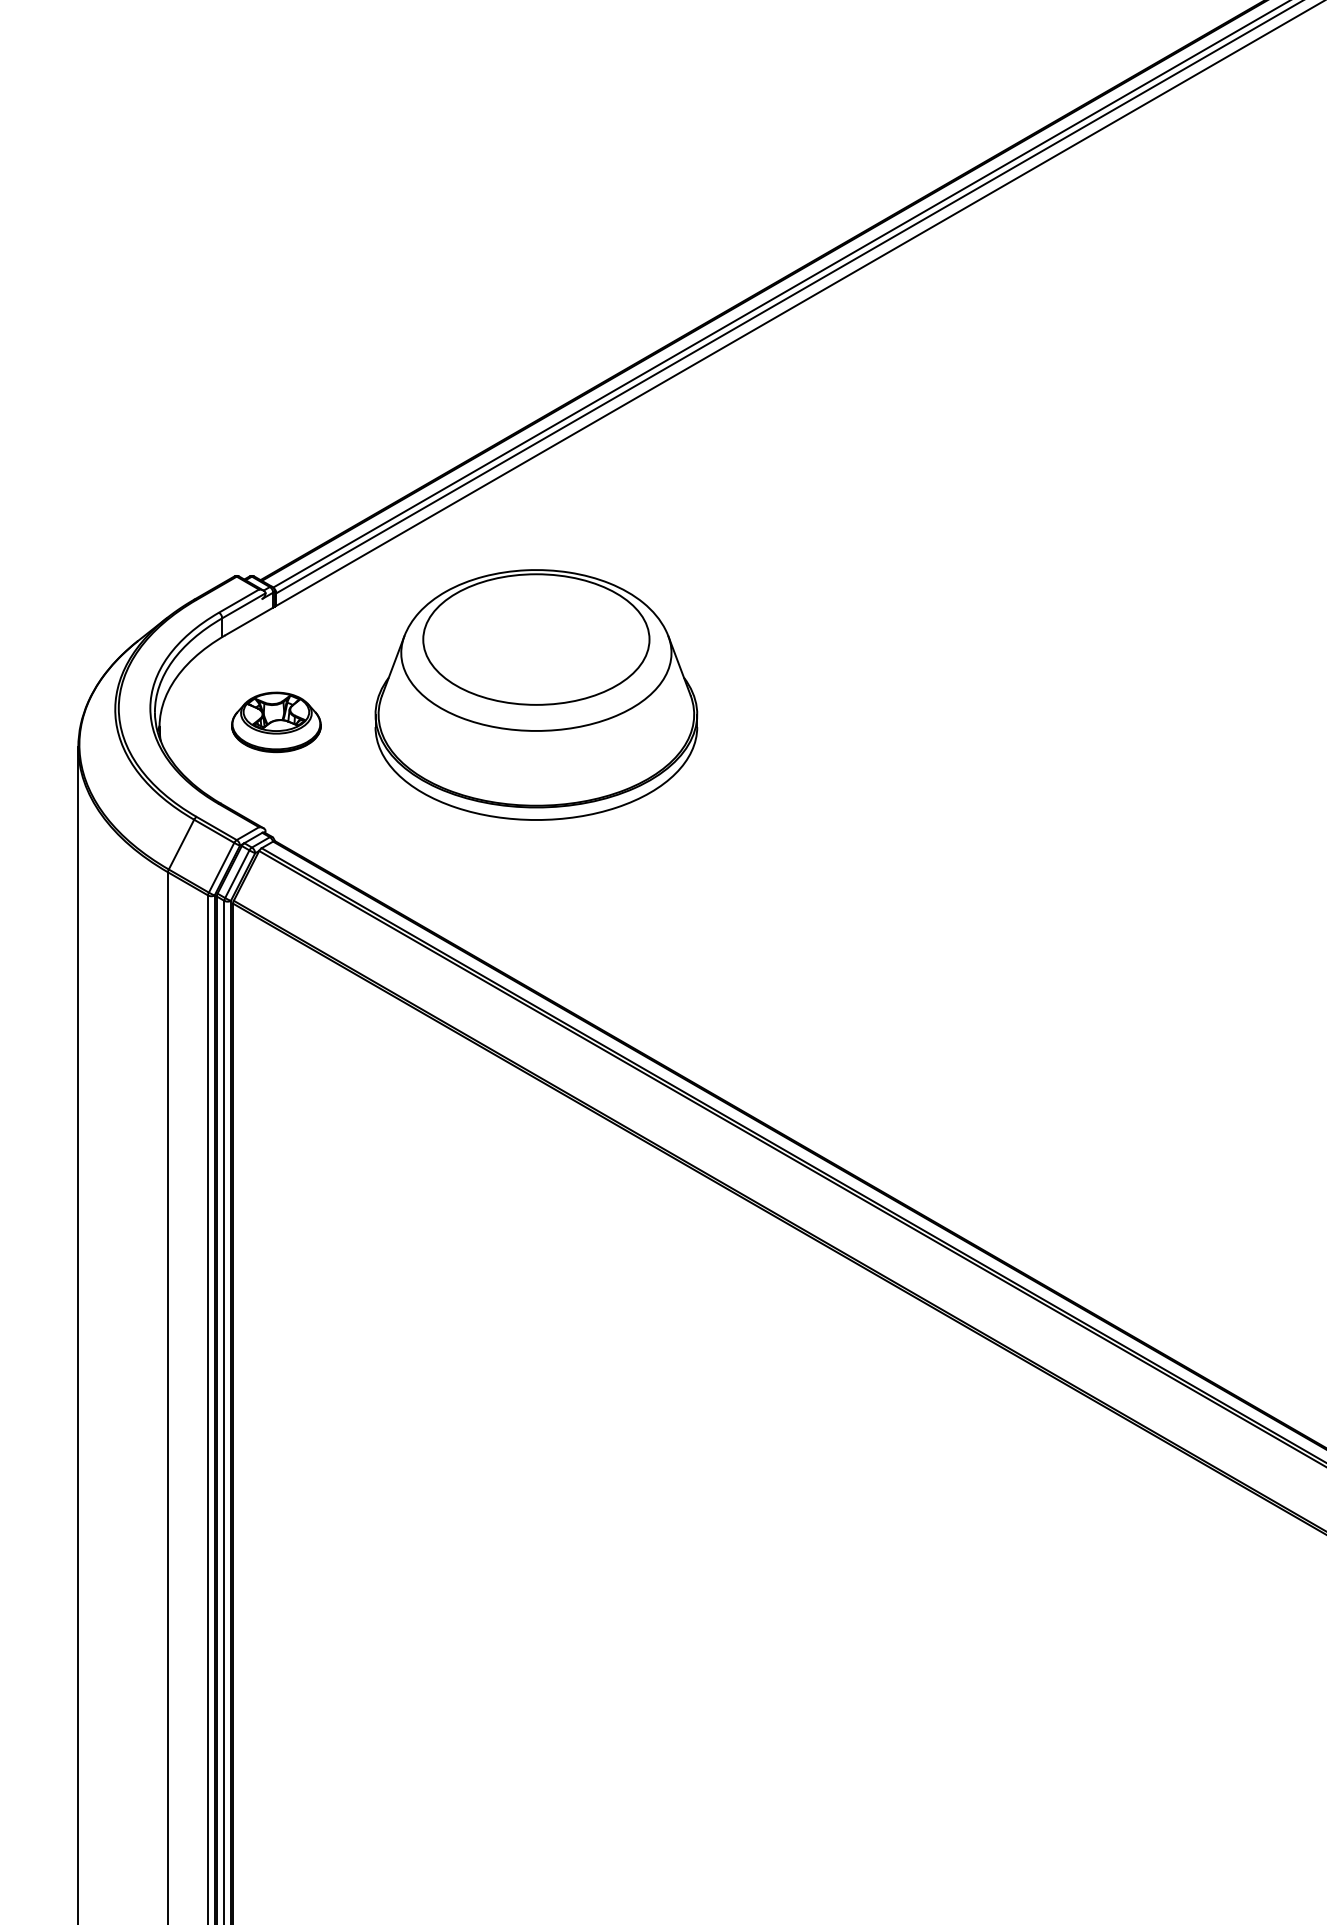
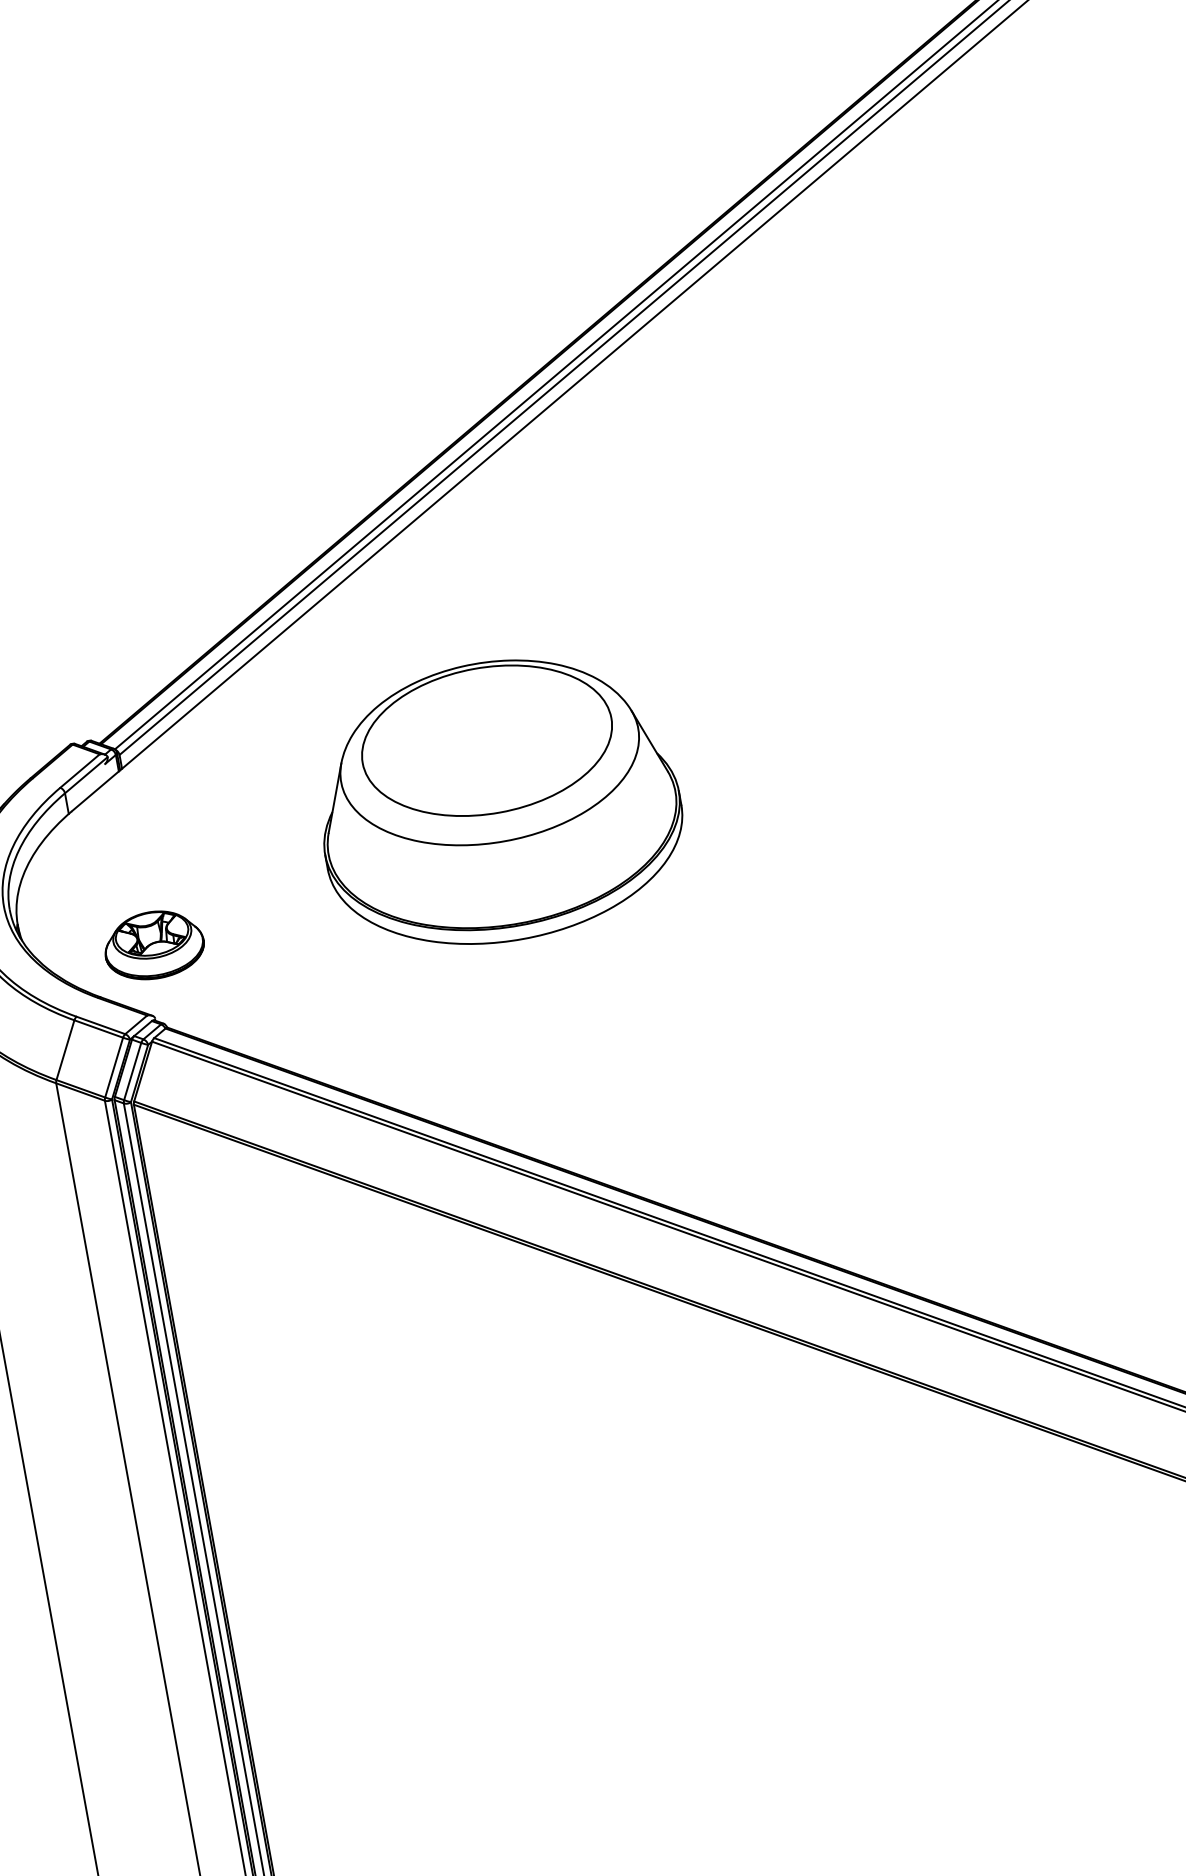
part: (536, 694) -> (498, 801), moved
part: (276, 722) -> (154, 945), moved

